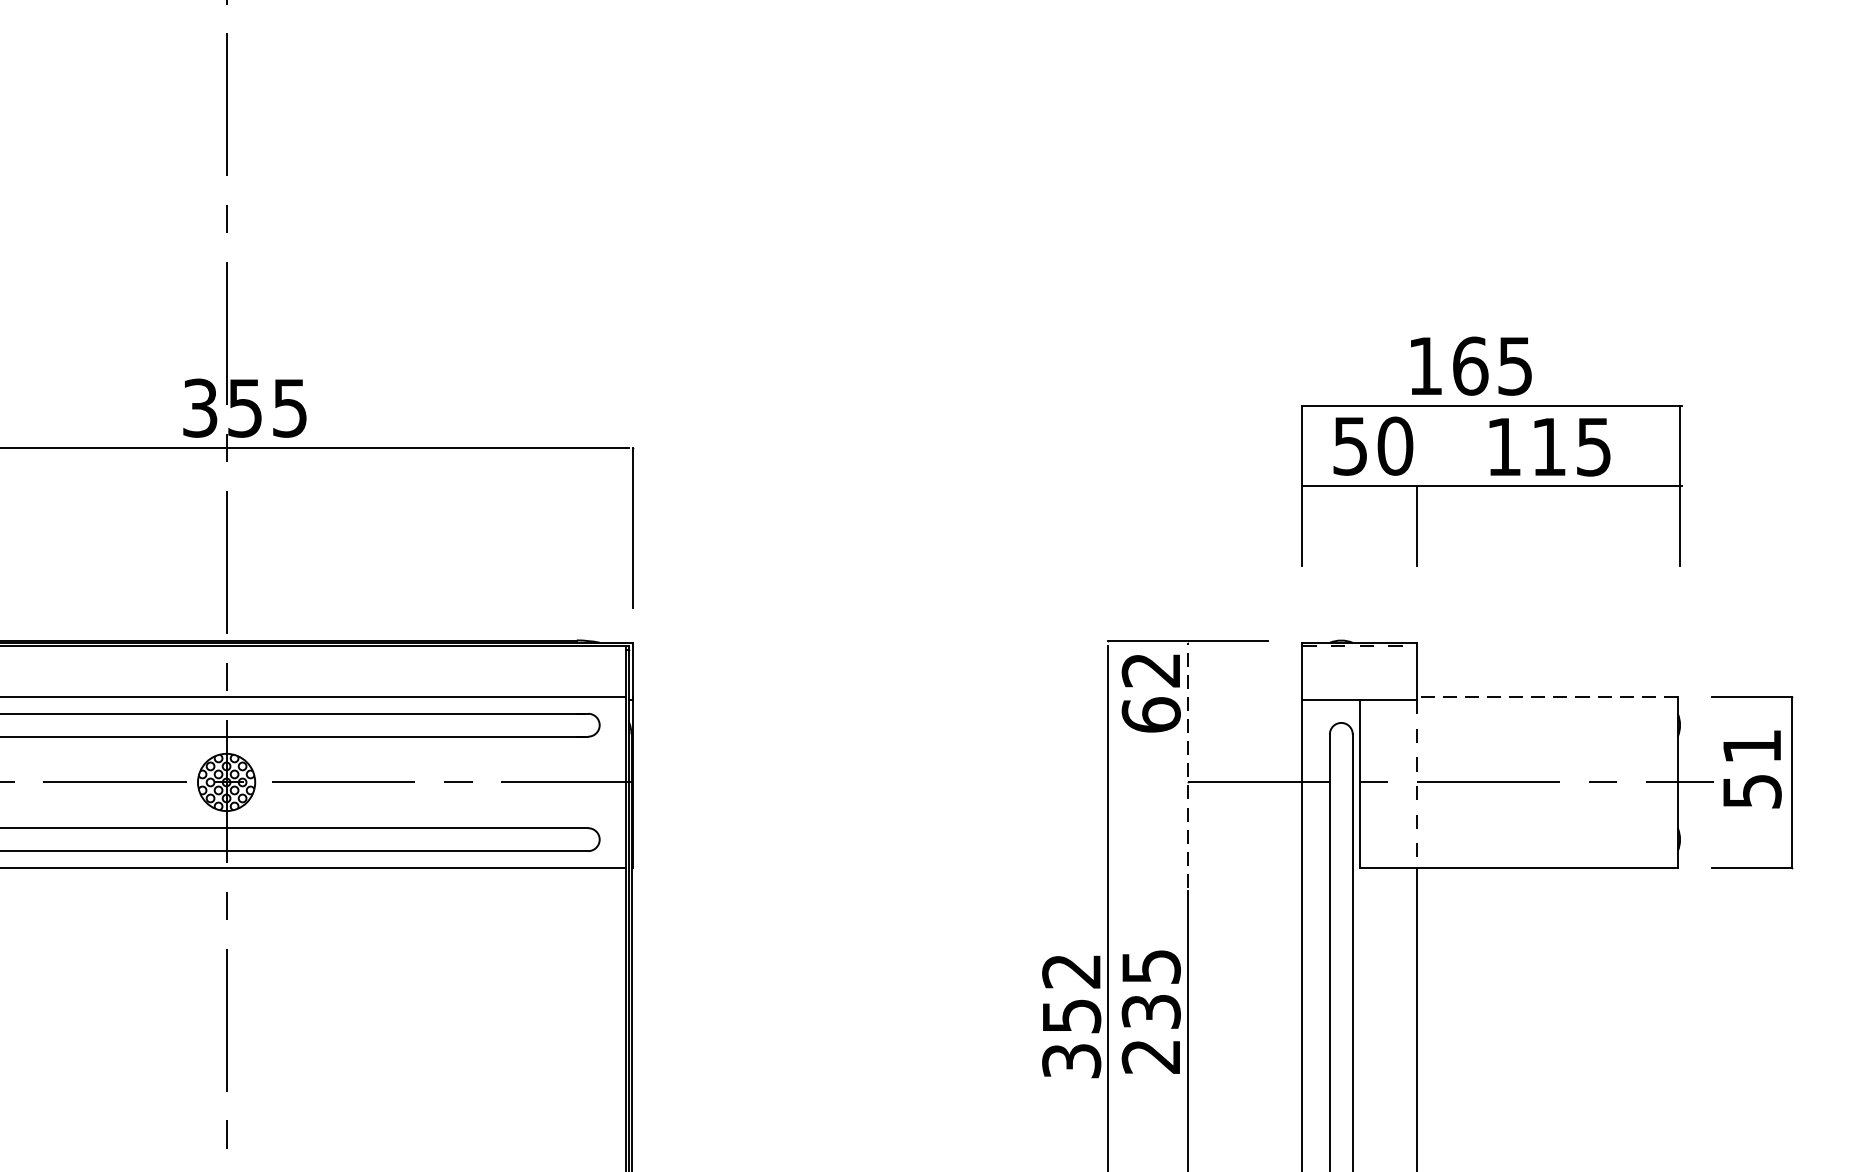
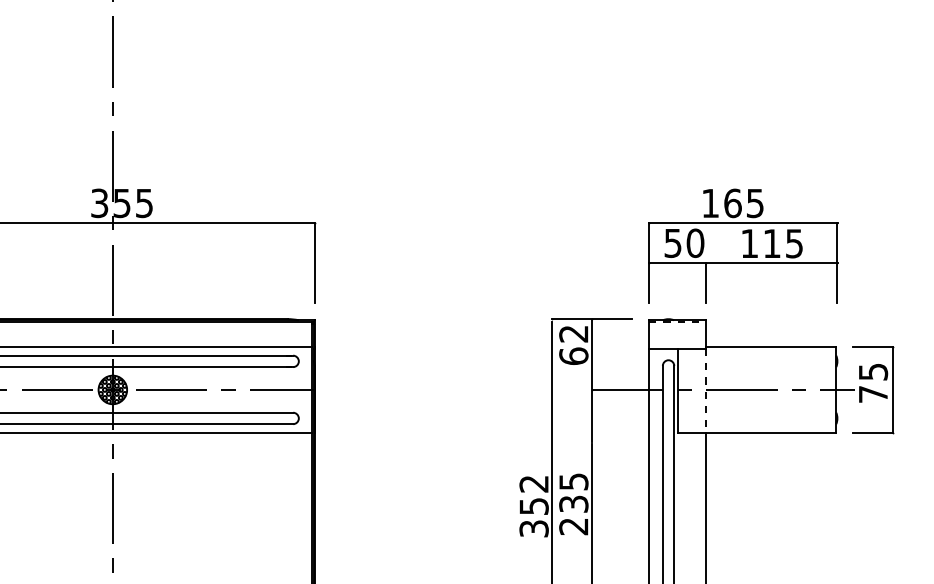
part: (1491, 450) -> (743, 245), moved
line: (1545, 697) -> (770, 347), dashed -> solid
line: (1188, 763) -> (592, 380), dashed -> solid
text: (1752, 769) -> (873, 383), 51 -> 75

